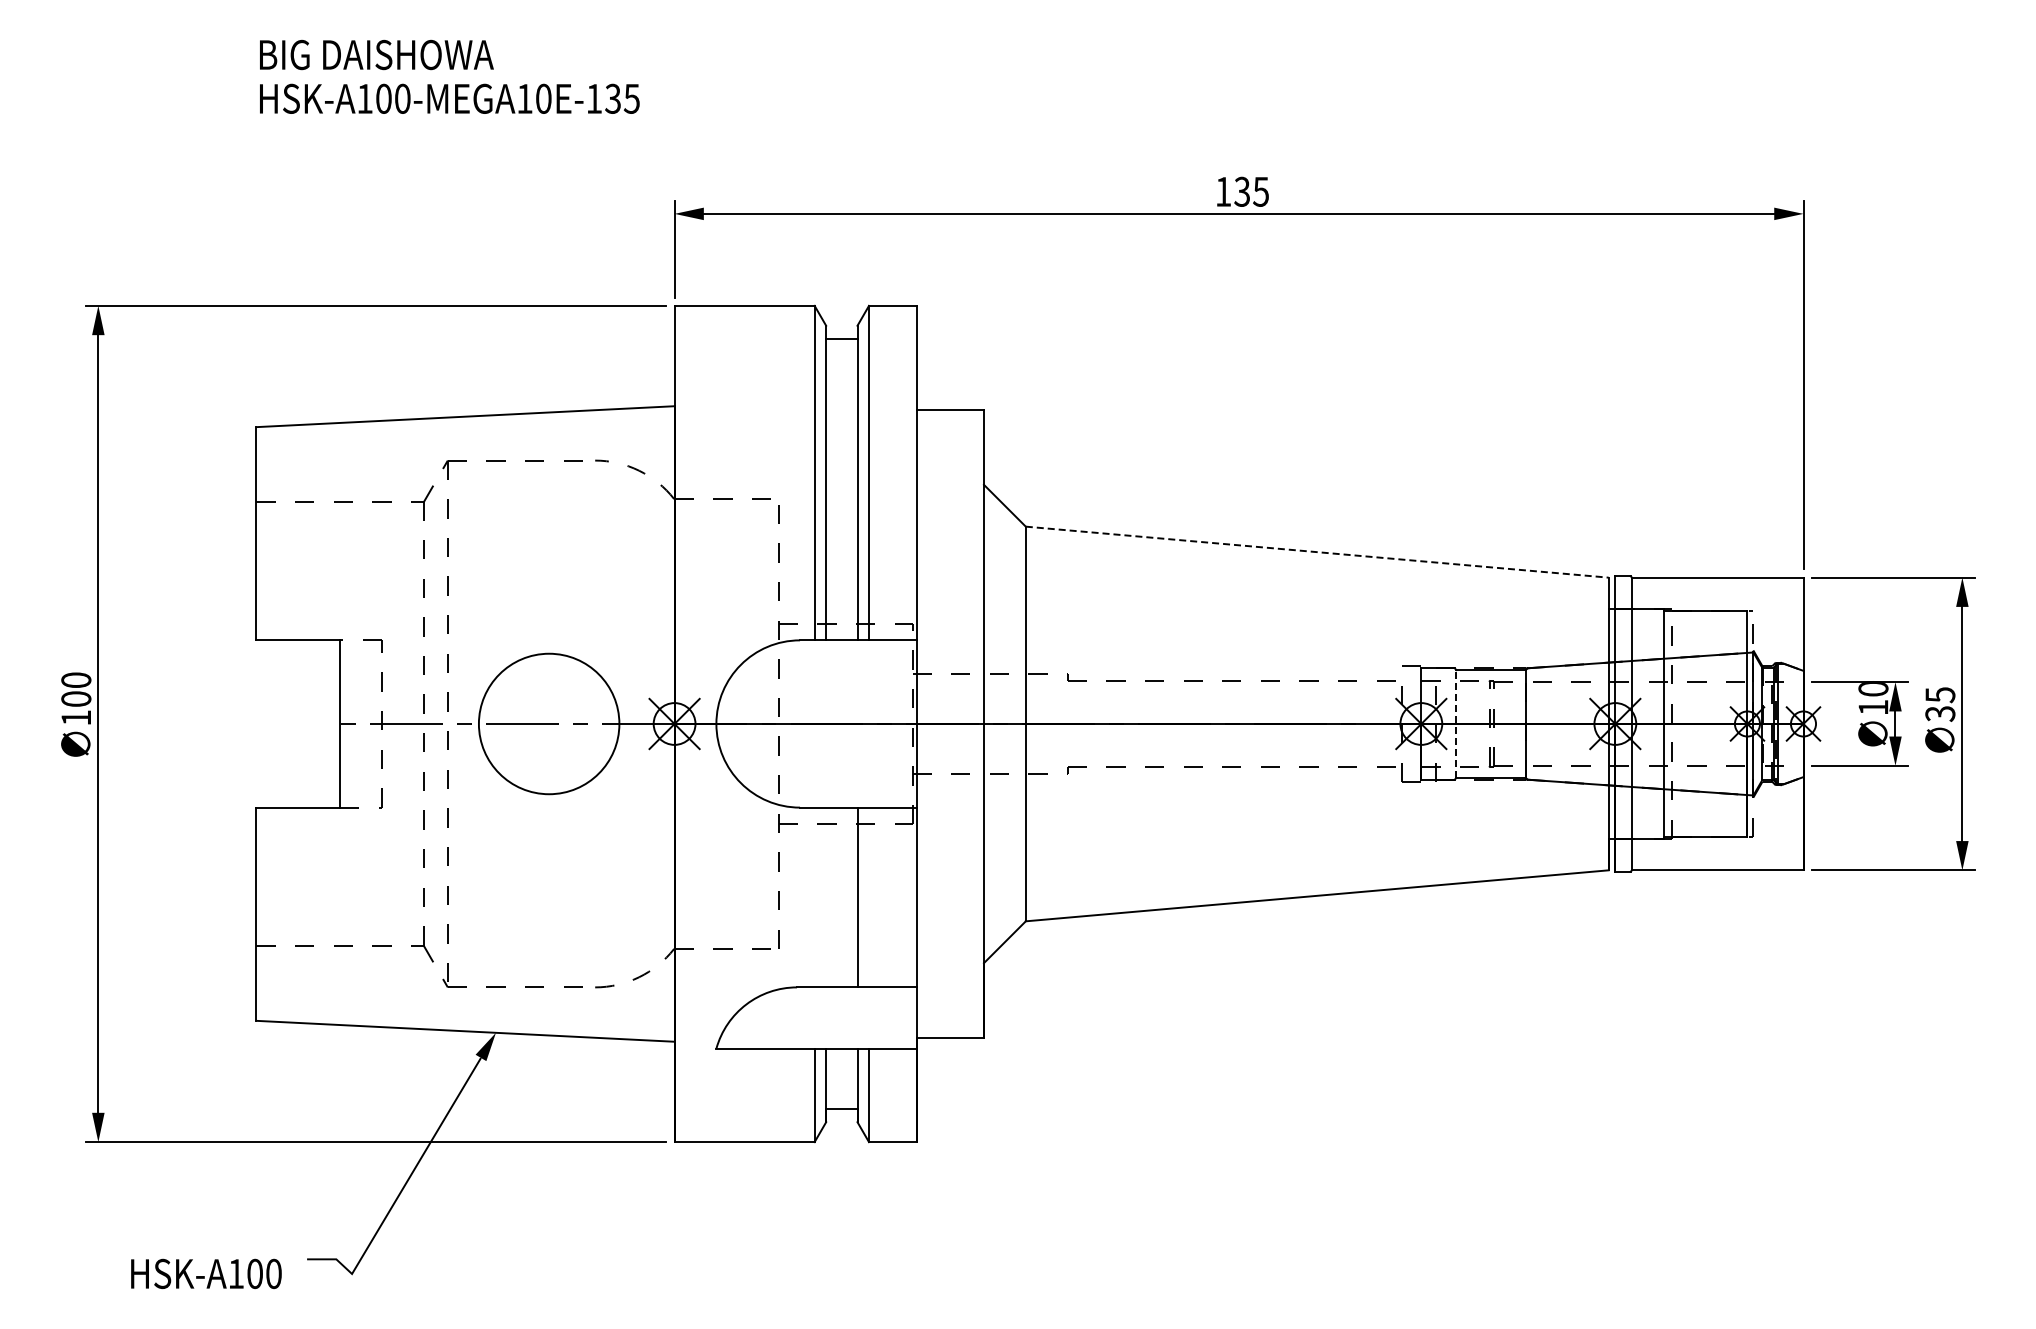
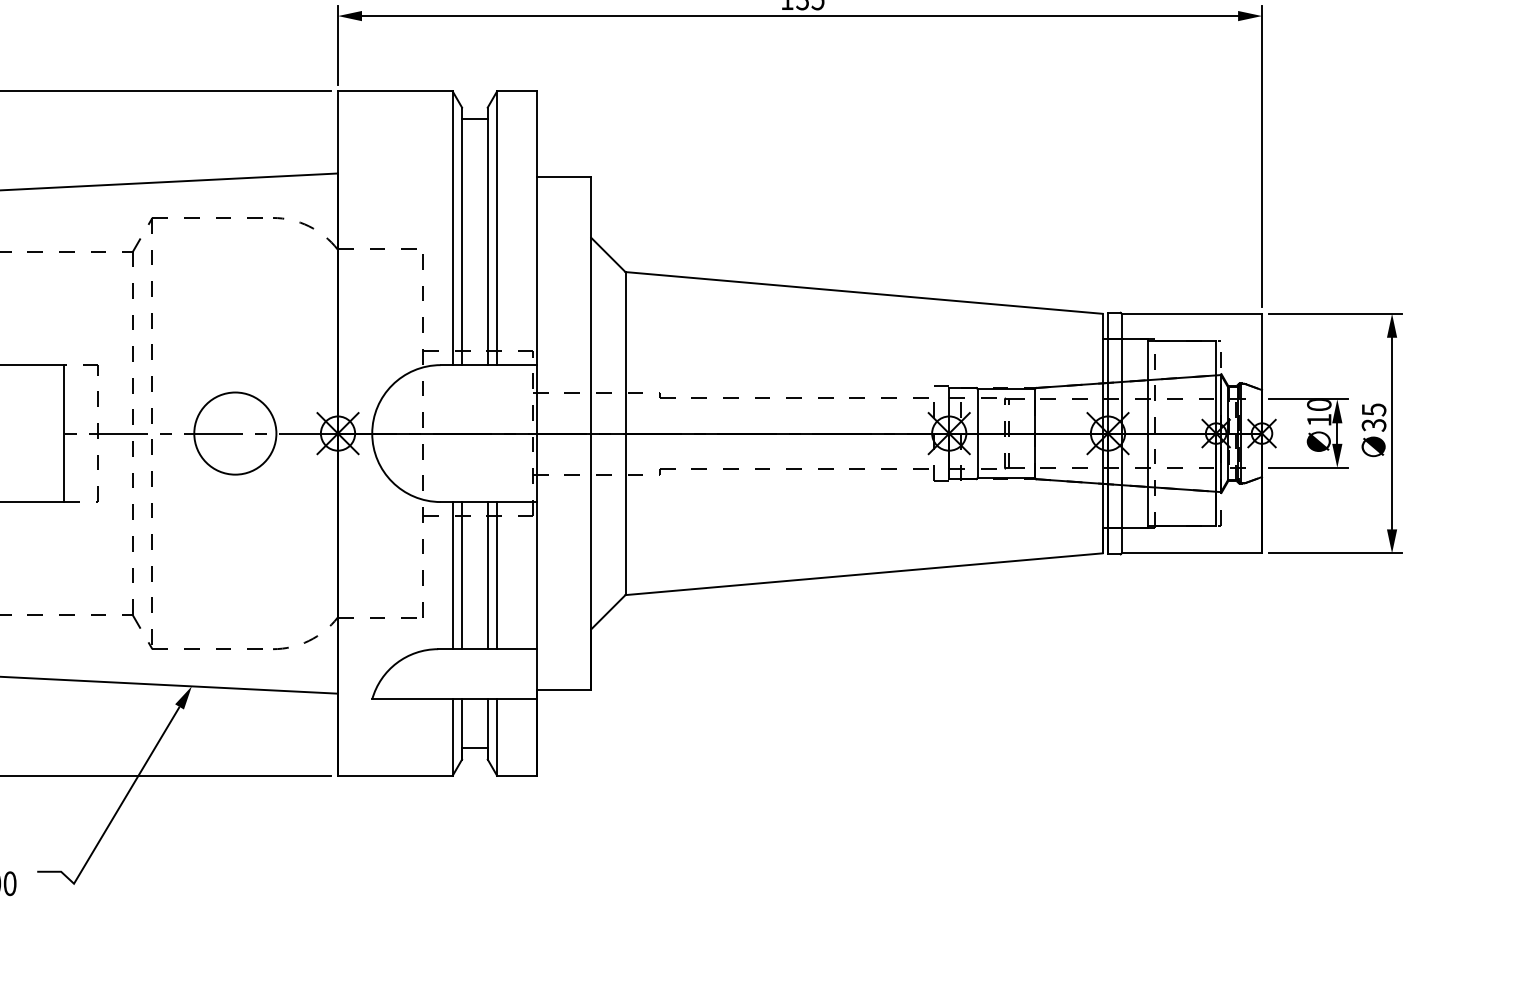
line: (1317, 552) -> (864, 293), dashed -> solid
circle: (548, 723) -> (234, 433), size x0.71
line: (1456, 723) -> (978, 433), dashed -> solid
line: (814, 897) -> (452, 575), added
line: (826, 897) -> (462, 575), added
line: (869, 897) -> (497, 575), added

